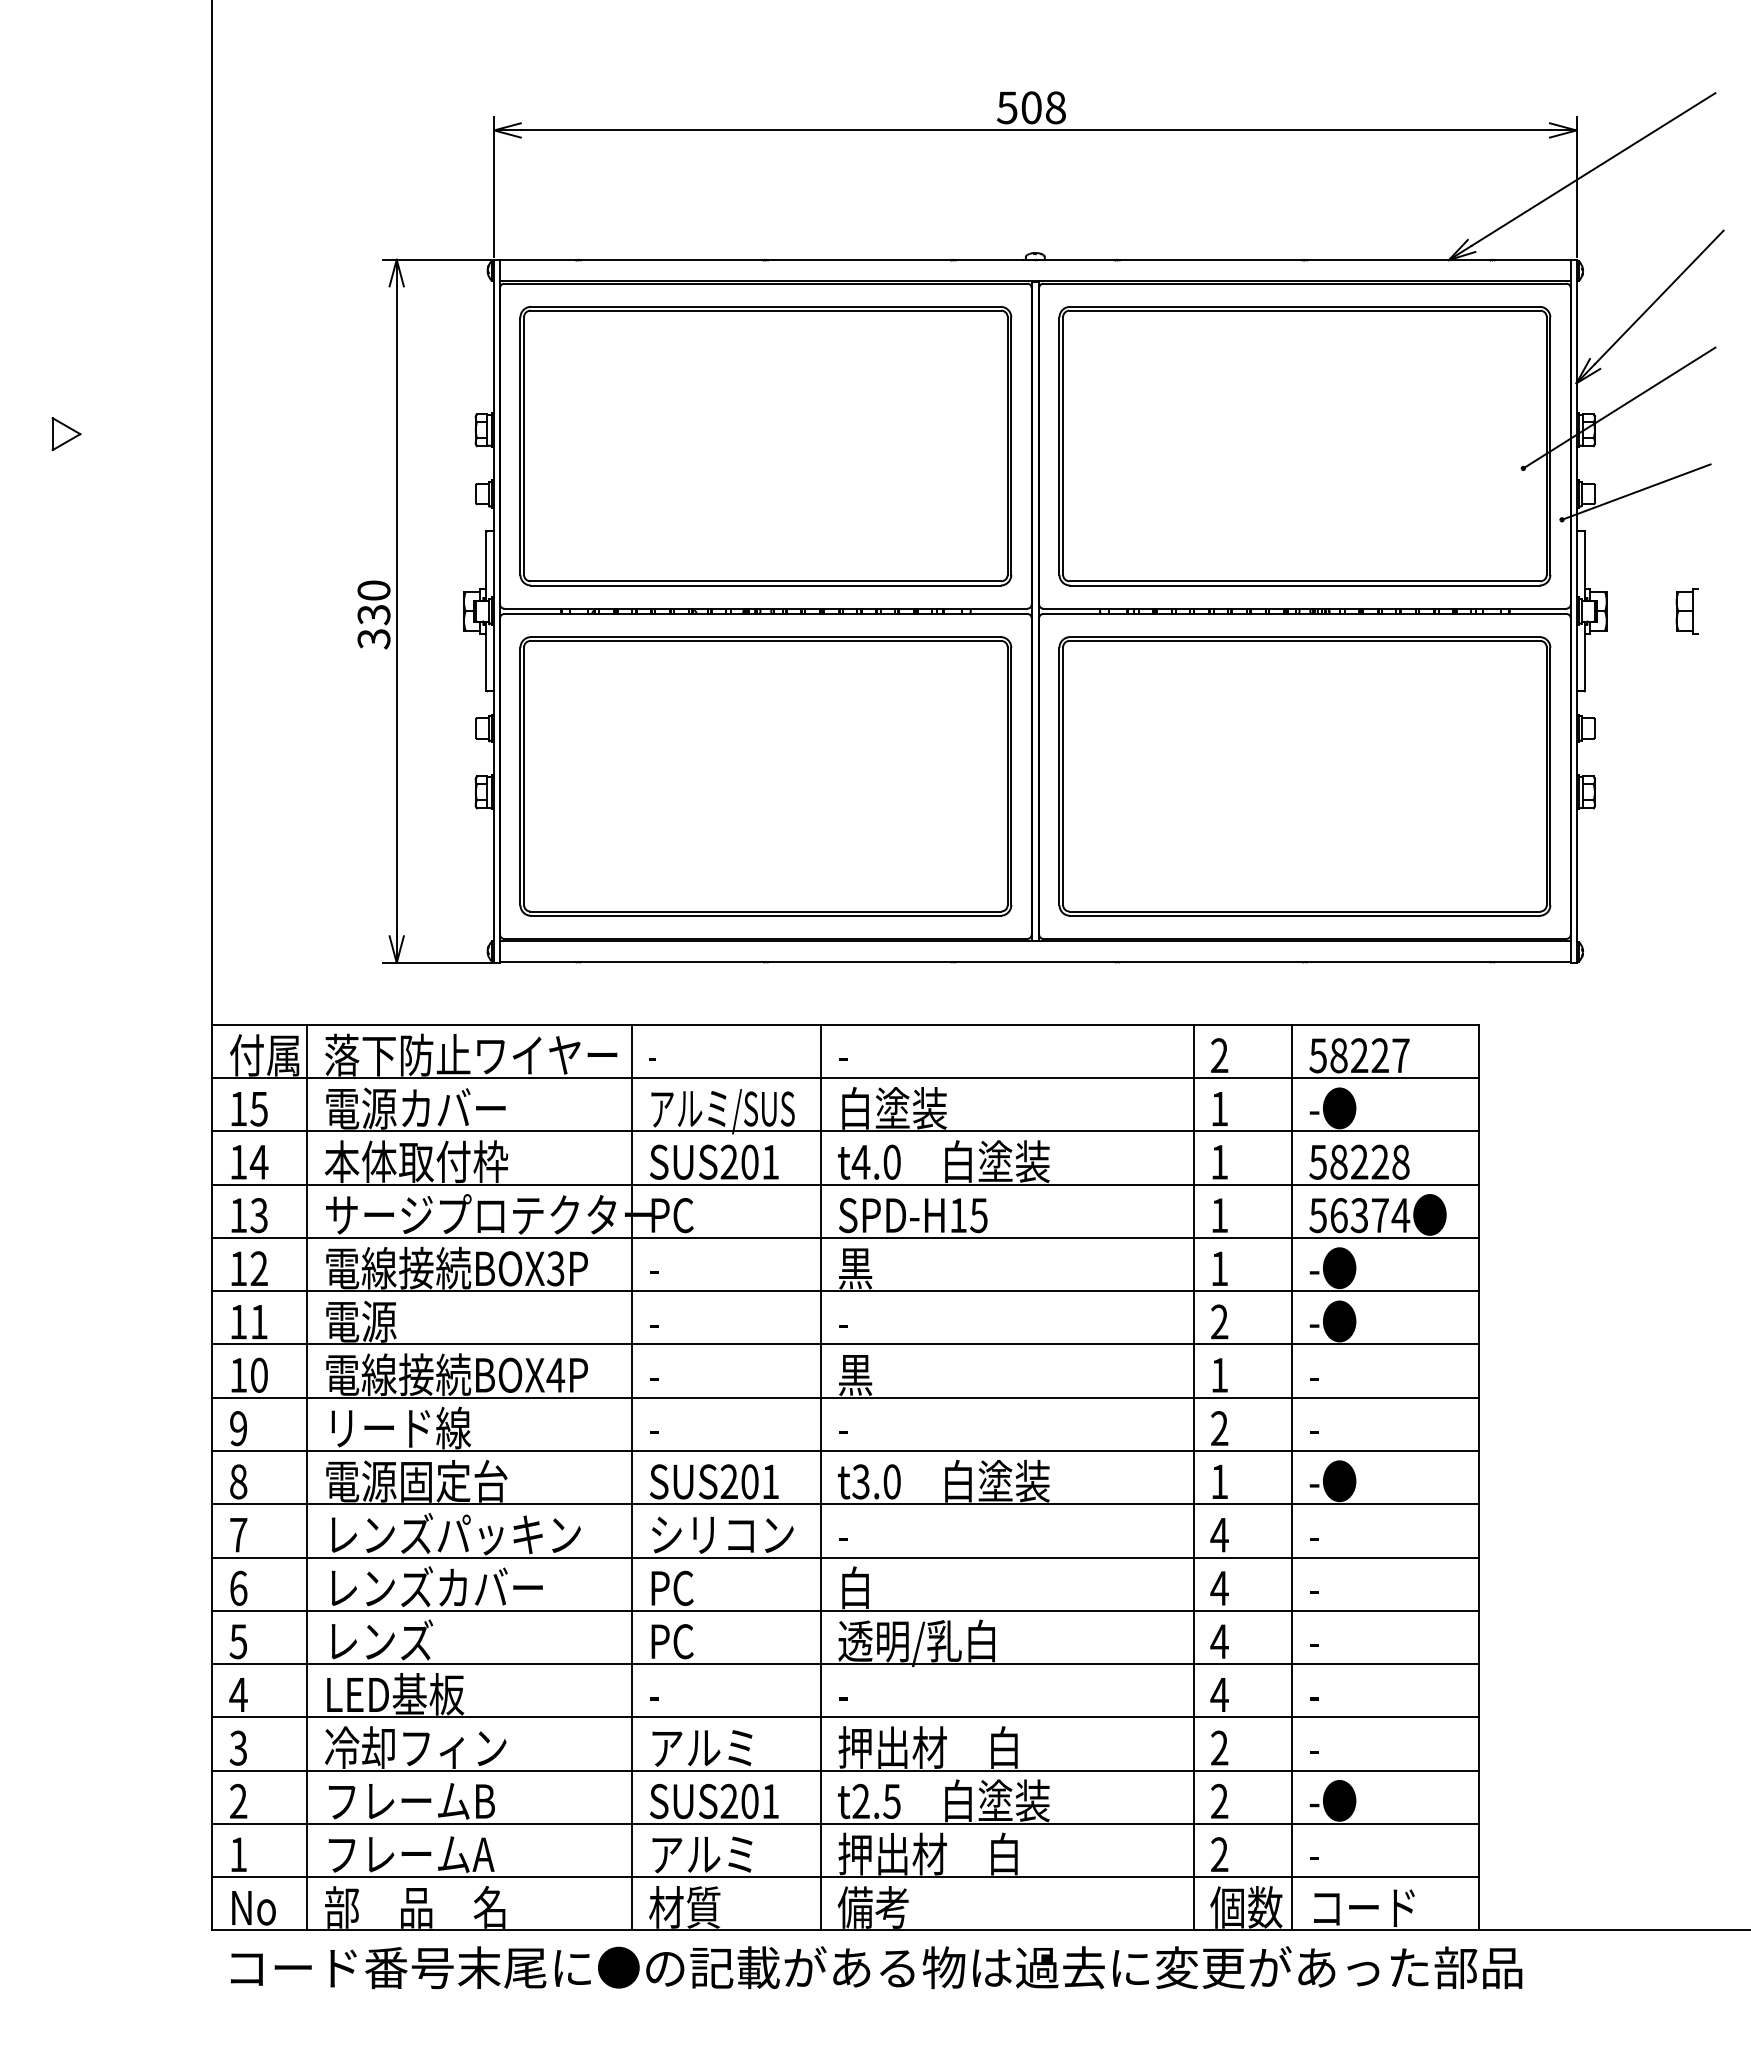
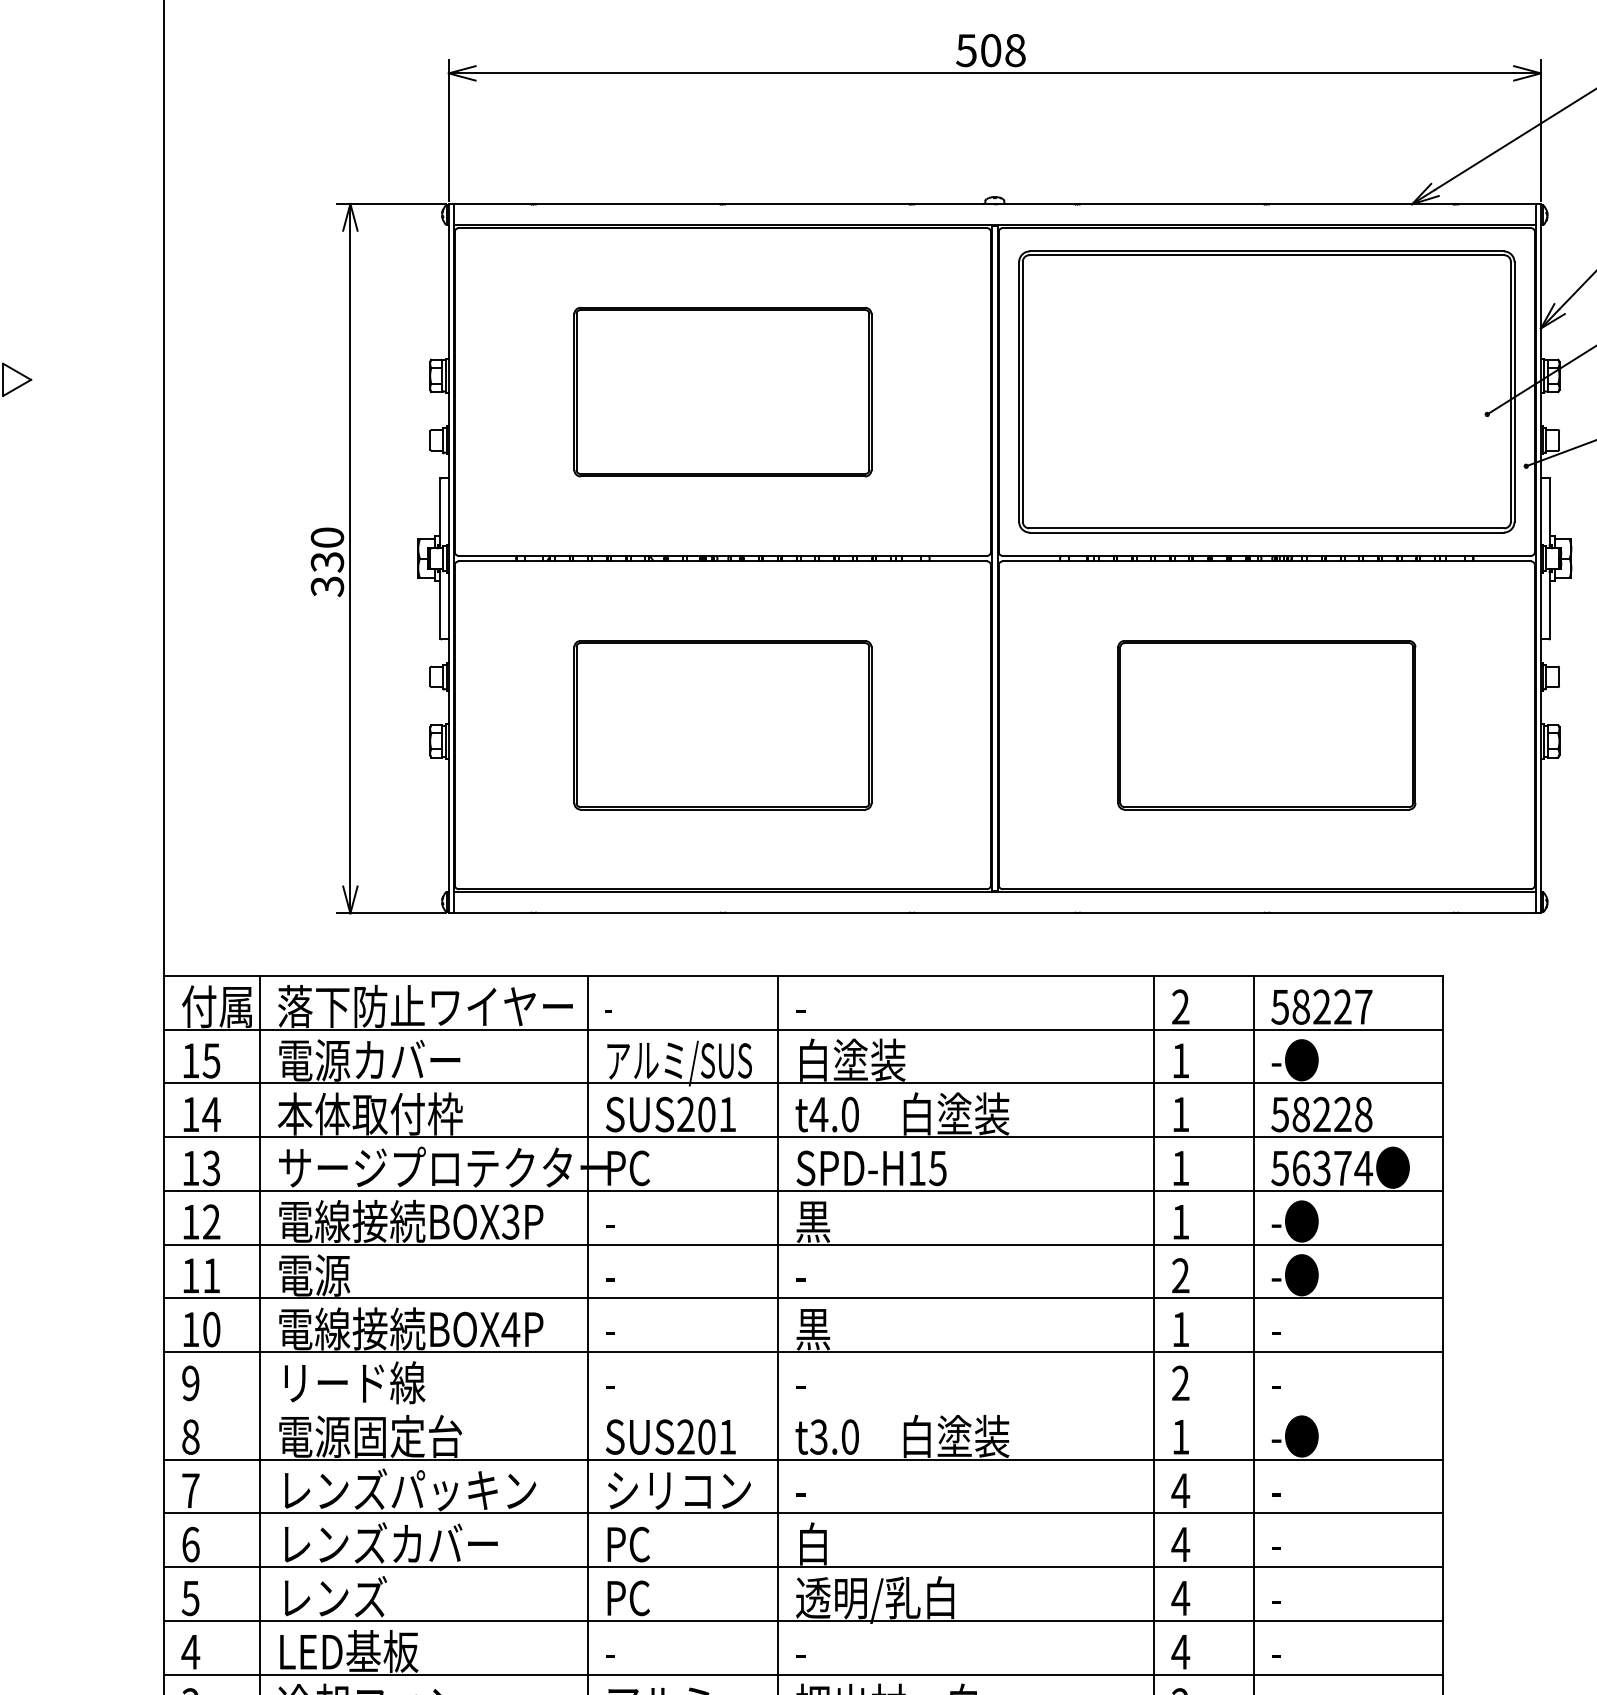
part: (765, 446) -> (722, 392), size x0.6
part: (765, 776) -> (722, 725), size x0.6
part: (1304, 776) -> (1266, 725), size x0.6
line: (845, 1451) -> (803, 1406), removed

